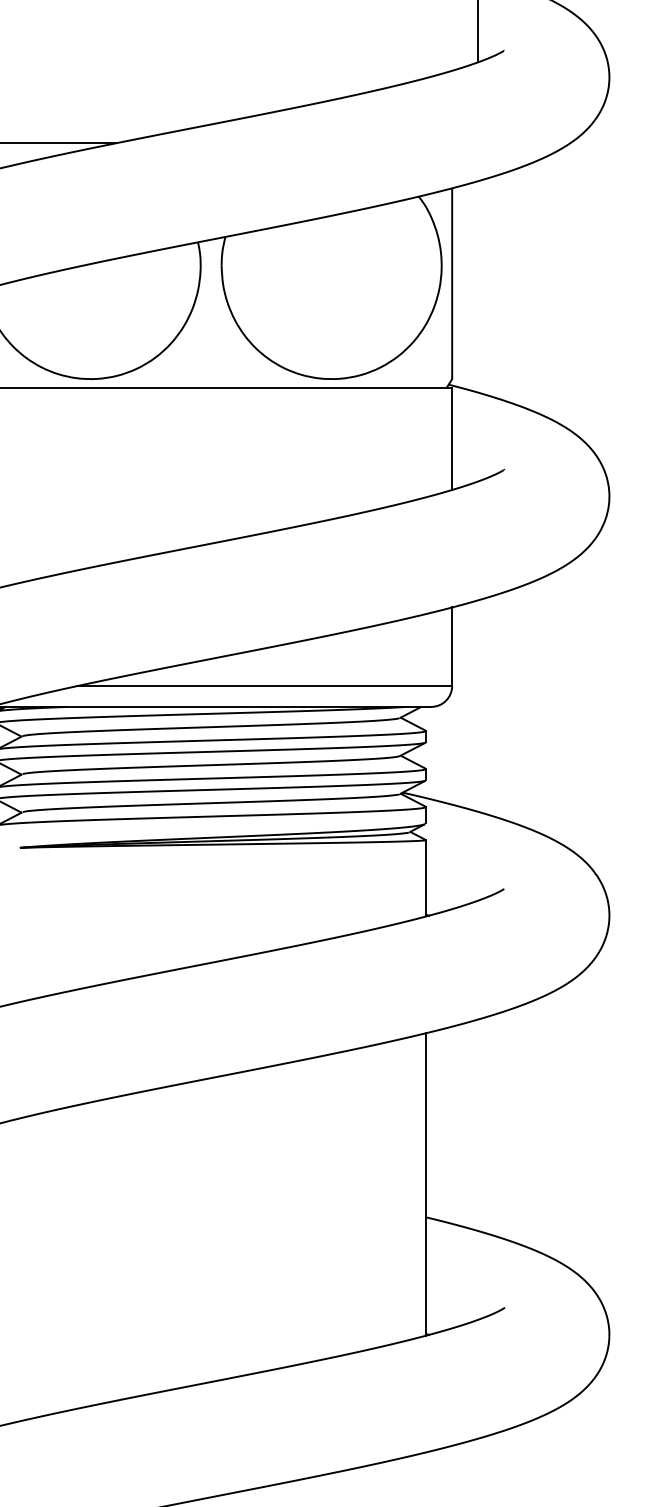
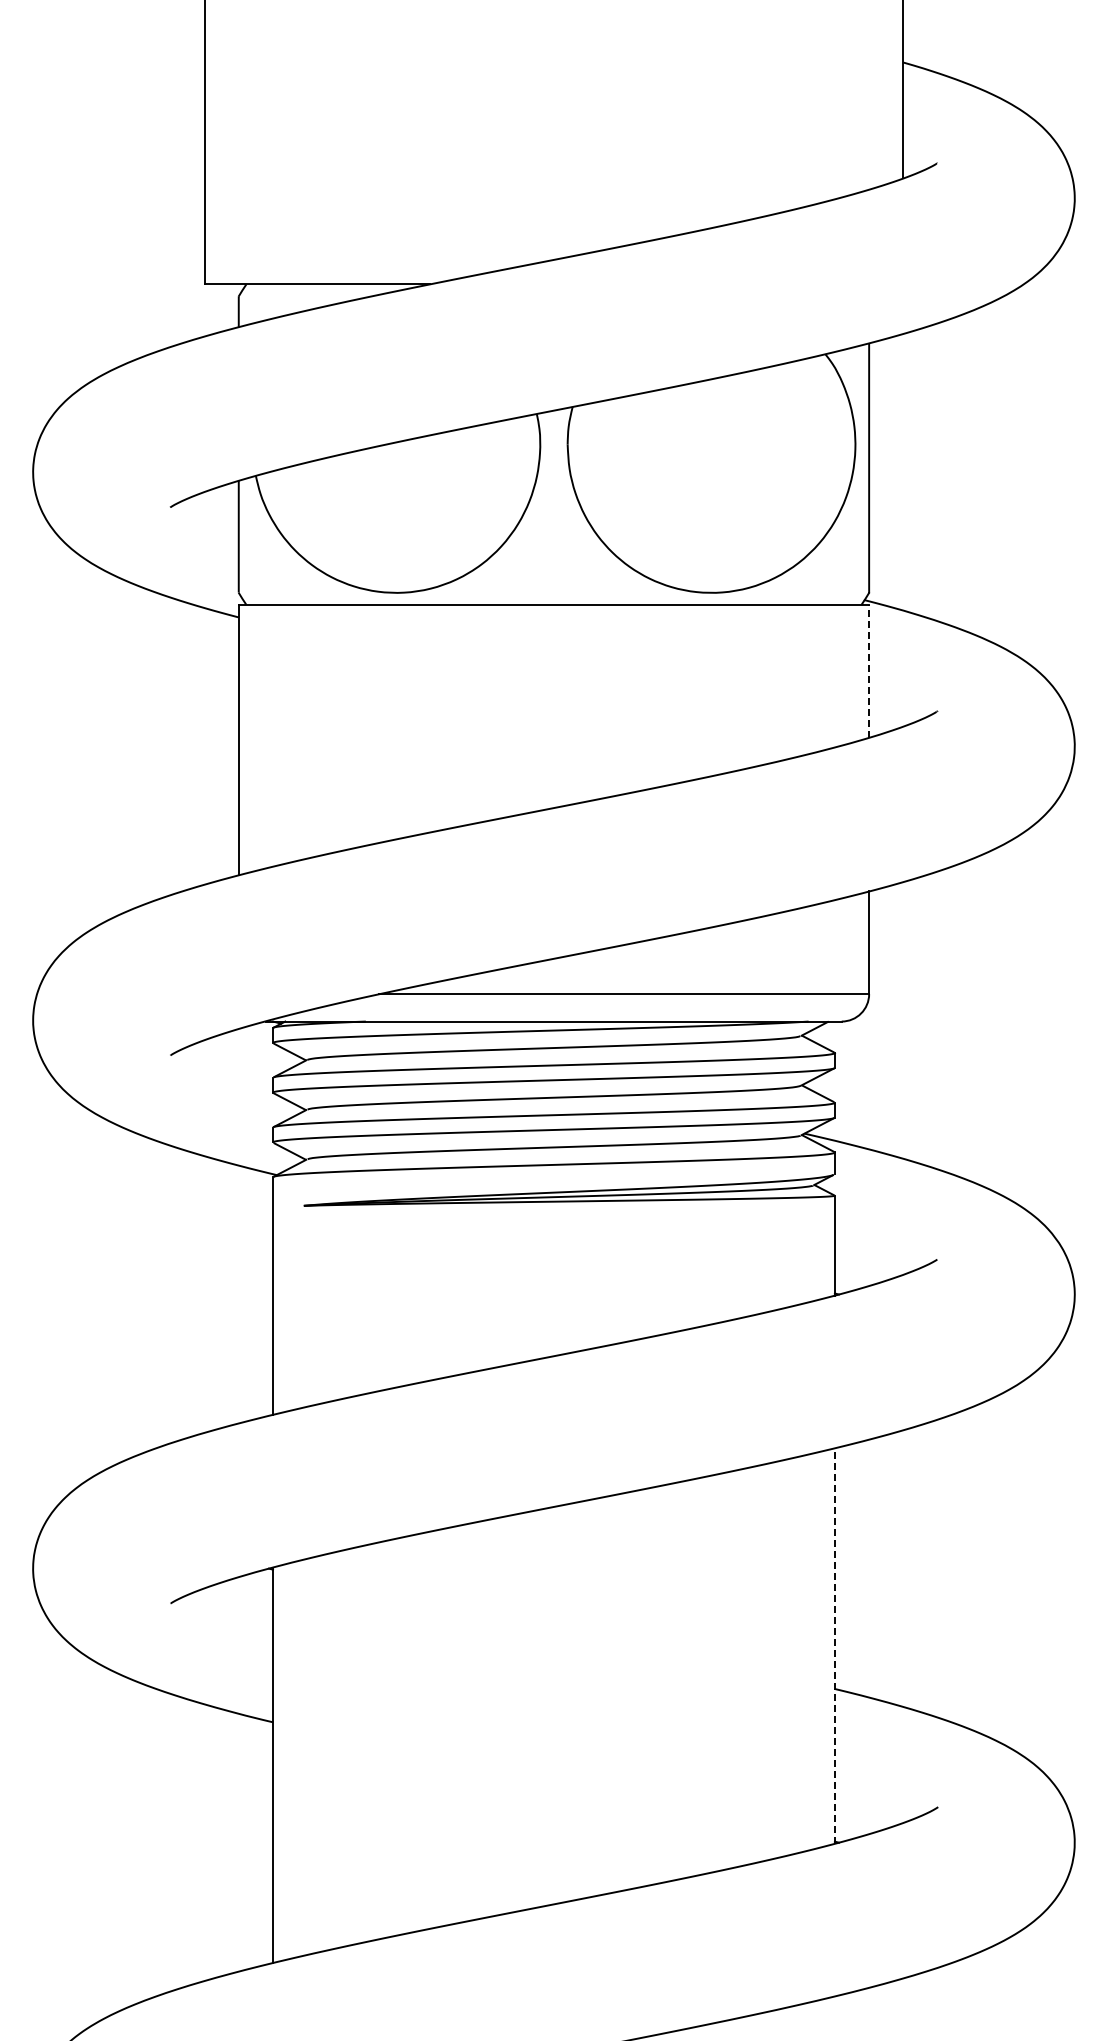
line: (452, 438) -> (869, 670), solid -> dashed
line: (425, 1184) -> (834, 1646), solid -> dashed

